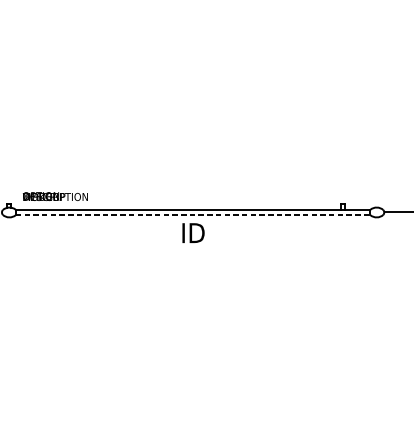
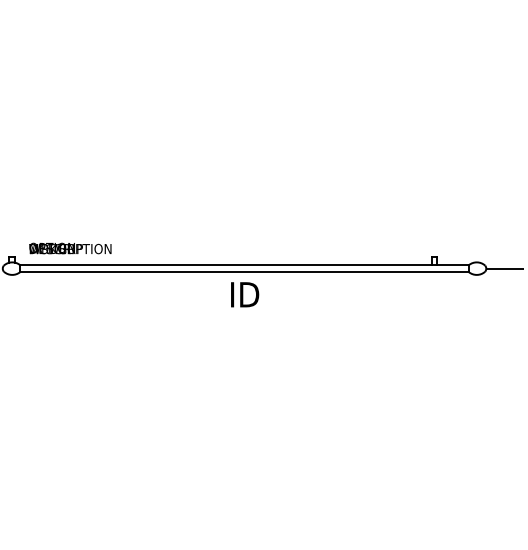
line: (193, 215) -> (245, 272), dashed -> solid

